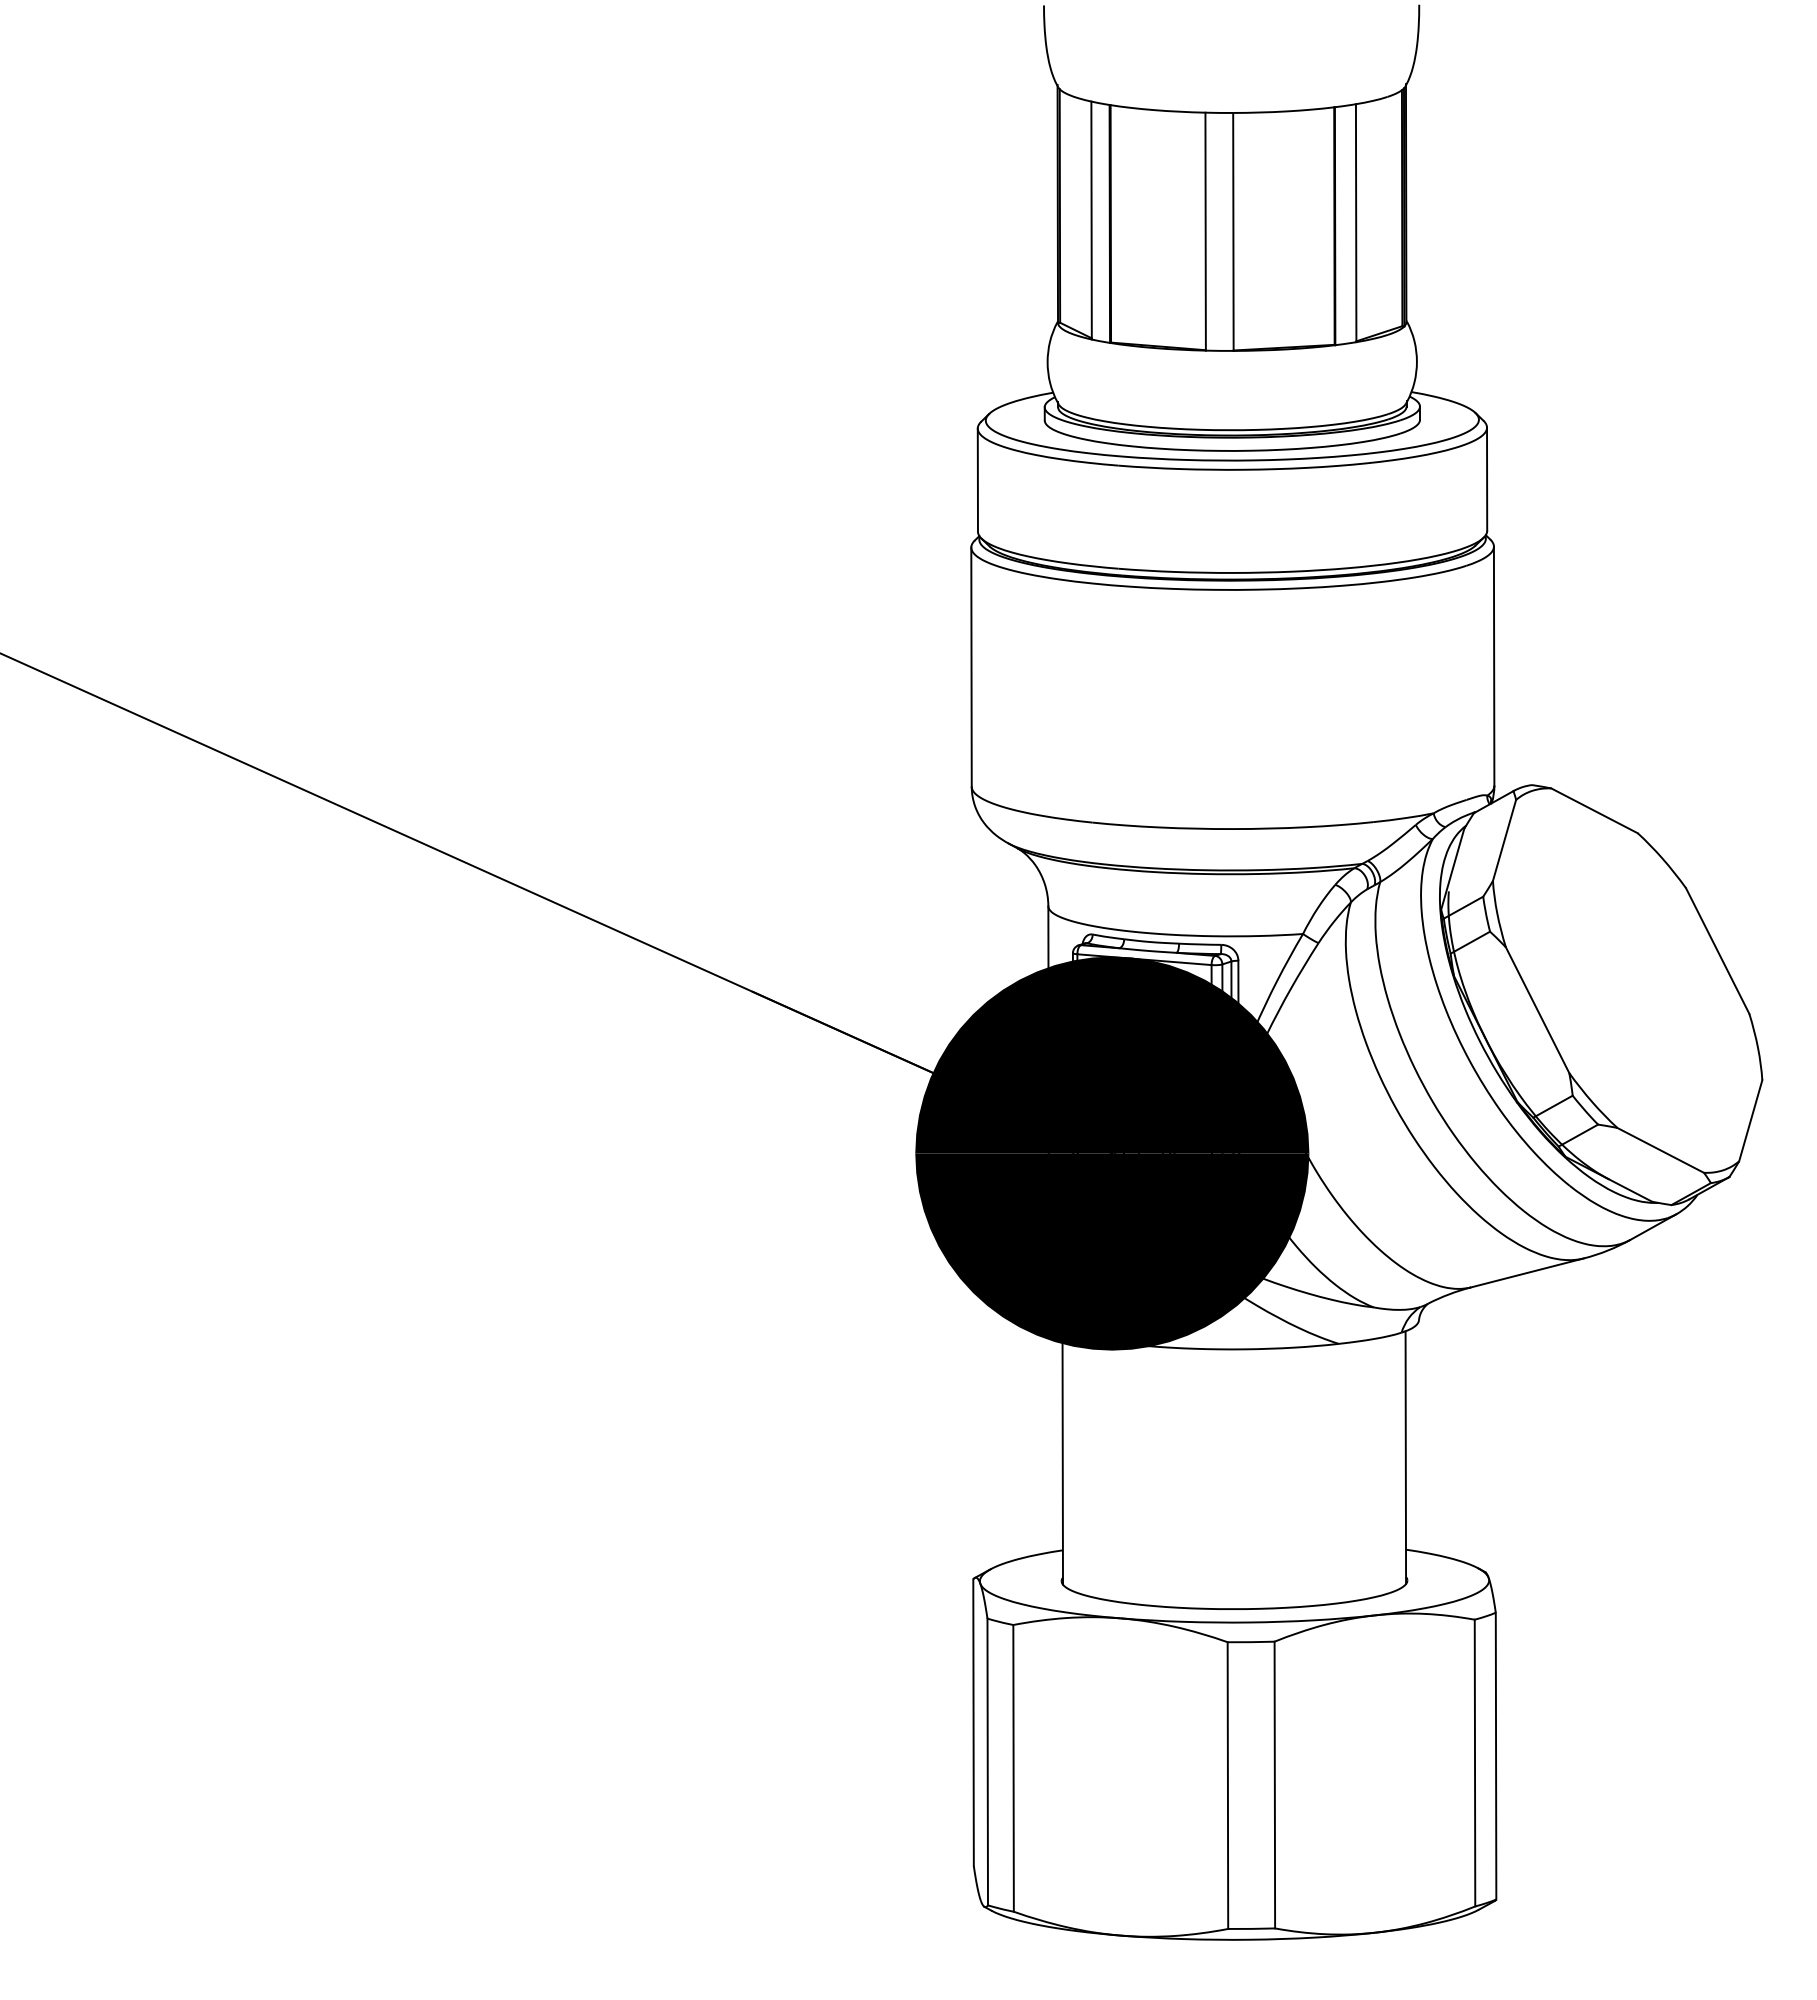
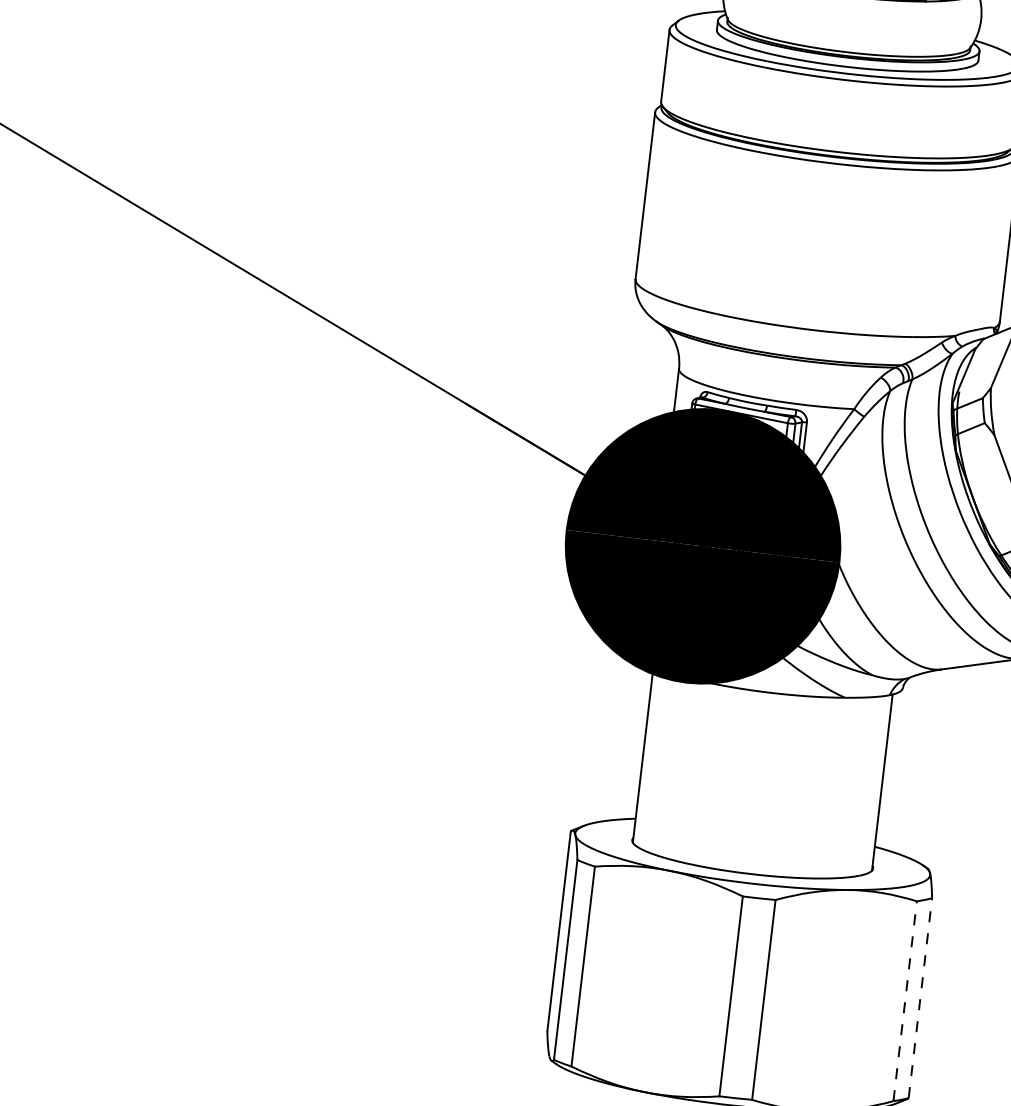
line: (1496, 1755) -> (920, 997), solid -> dashed
line: (1475, 1762) -> (905, 1000), solid -> dashed

